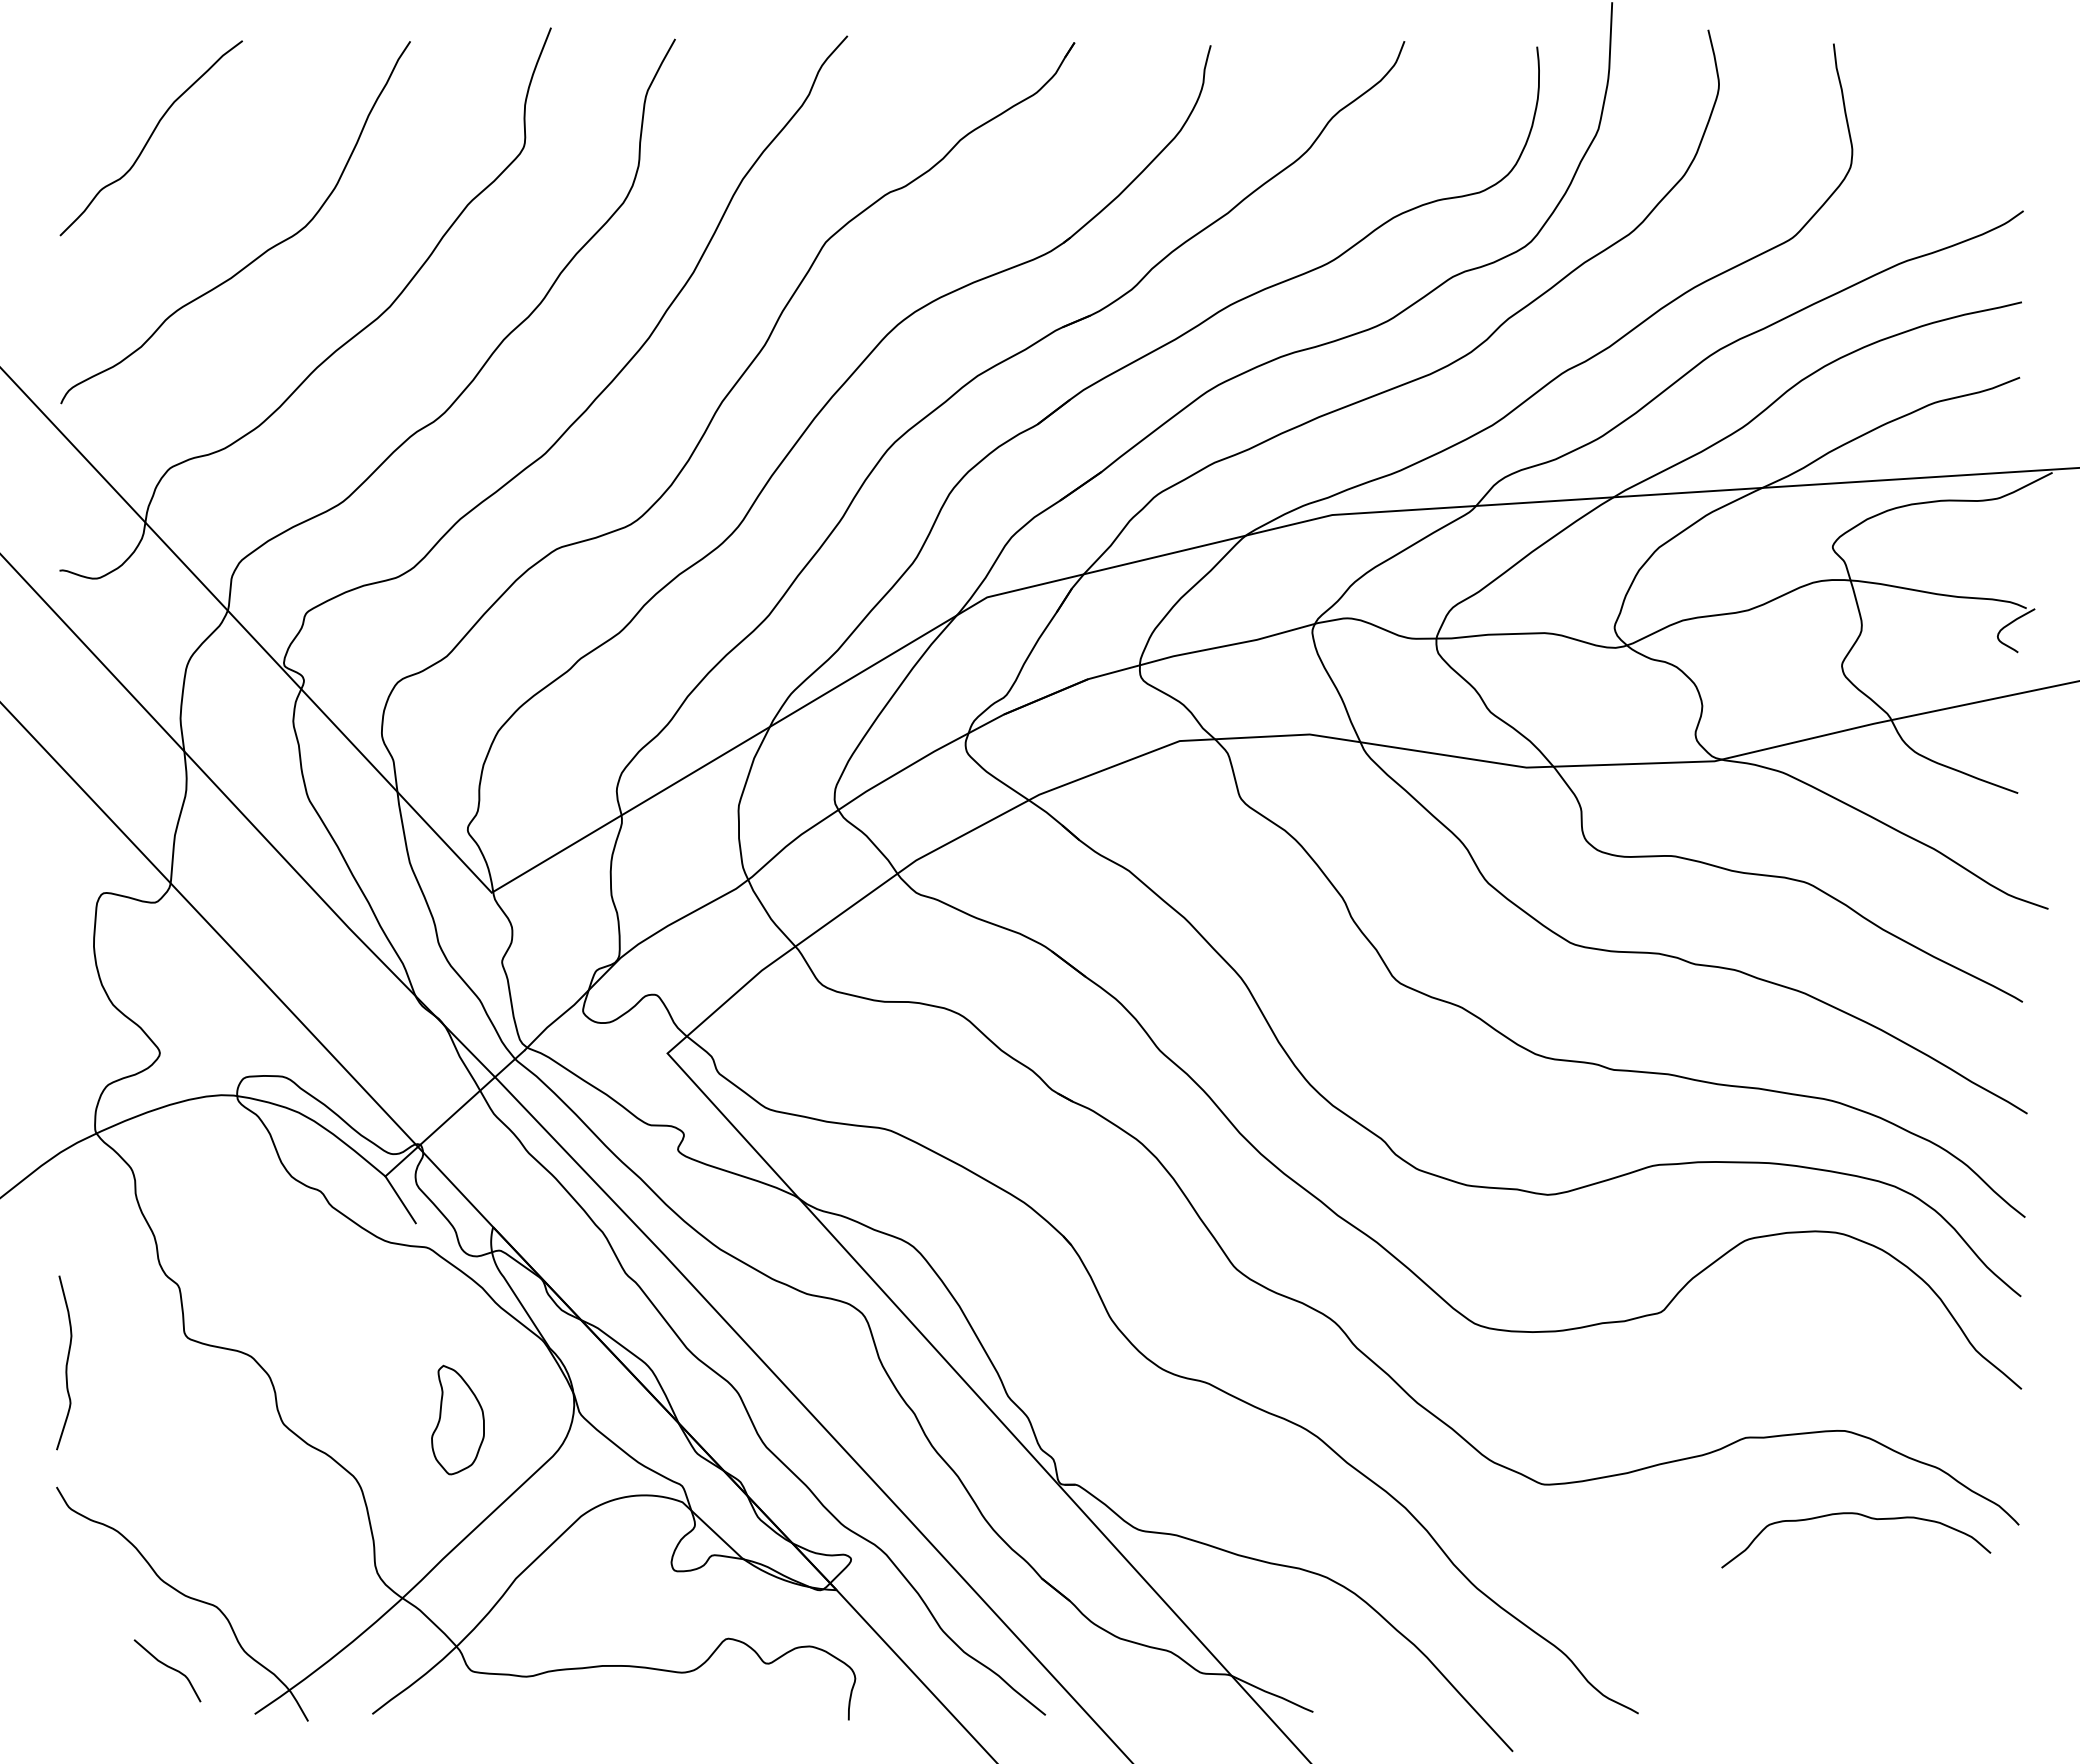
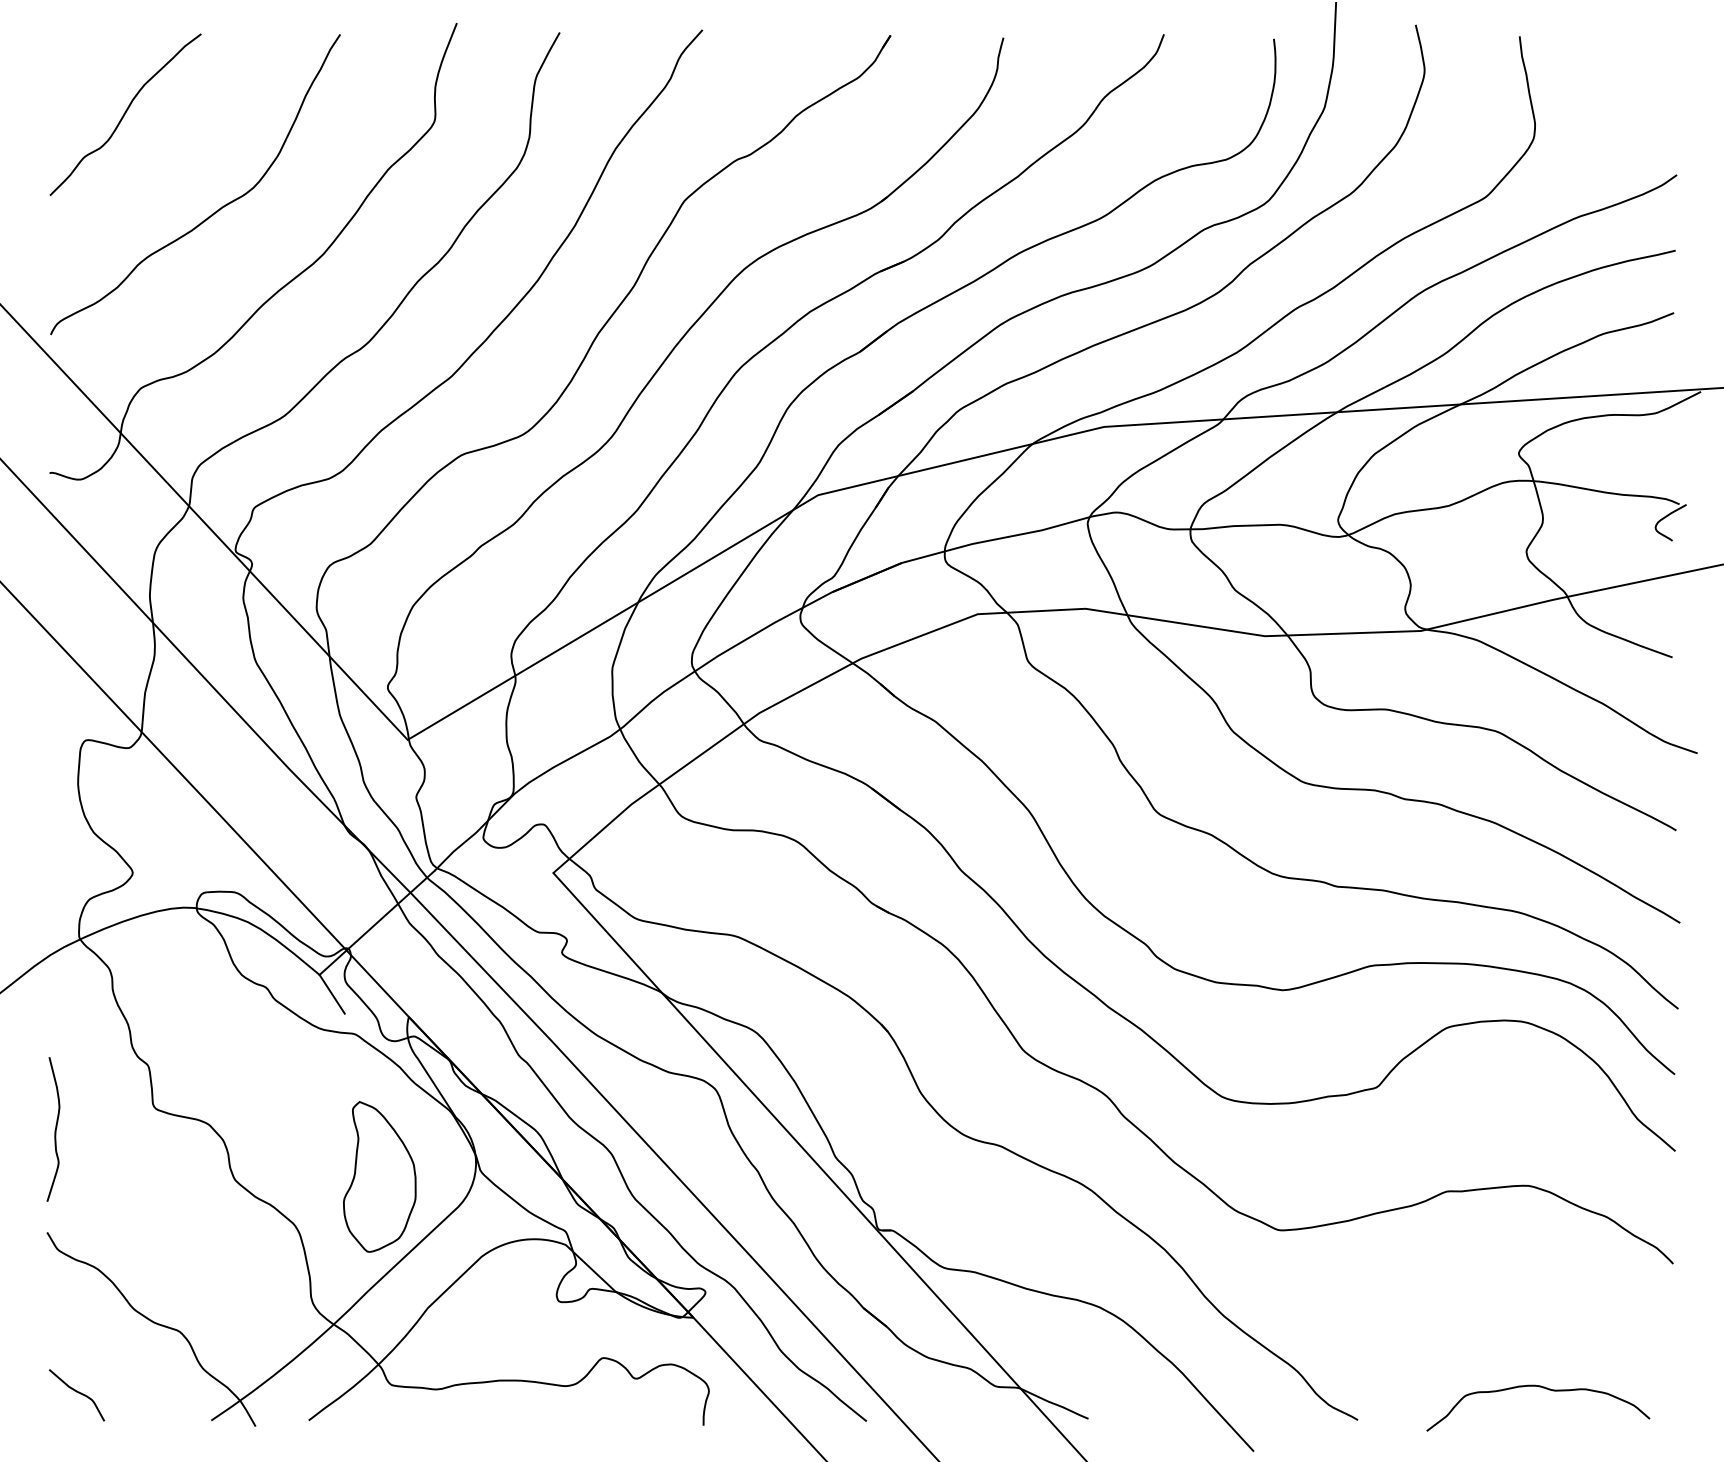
part: (457, 1419) -> (379, 1176), size x1.67
curve: (1865, 1517) -> (1546, 1389), moved
curve: (169, 1668) -> (78, 1393), moved

